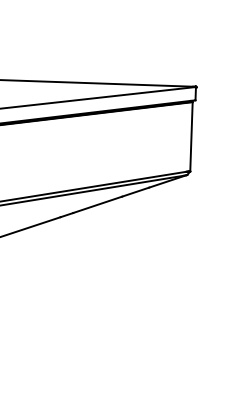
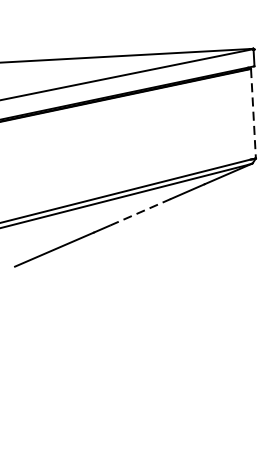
line: (191, 136) -> (253, 113), solid -> dashed
line: (97, 204) -> (140, 211), solid -> dashed

